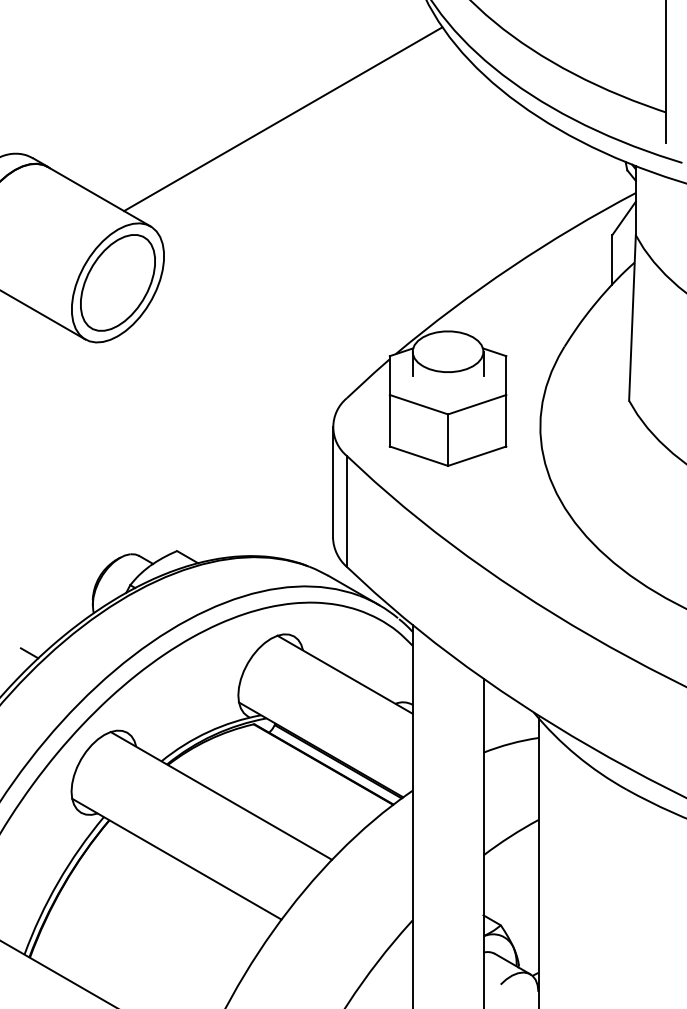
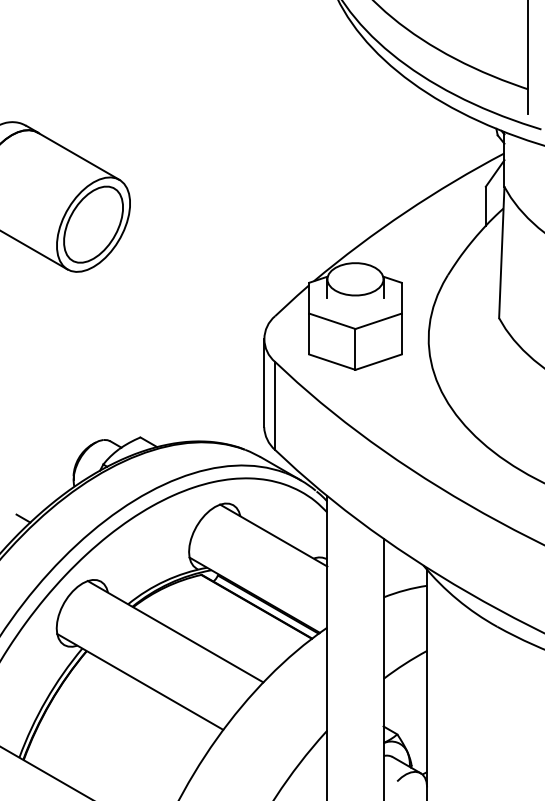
line: (283, 118) -> (224, 94), removed

